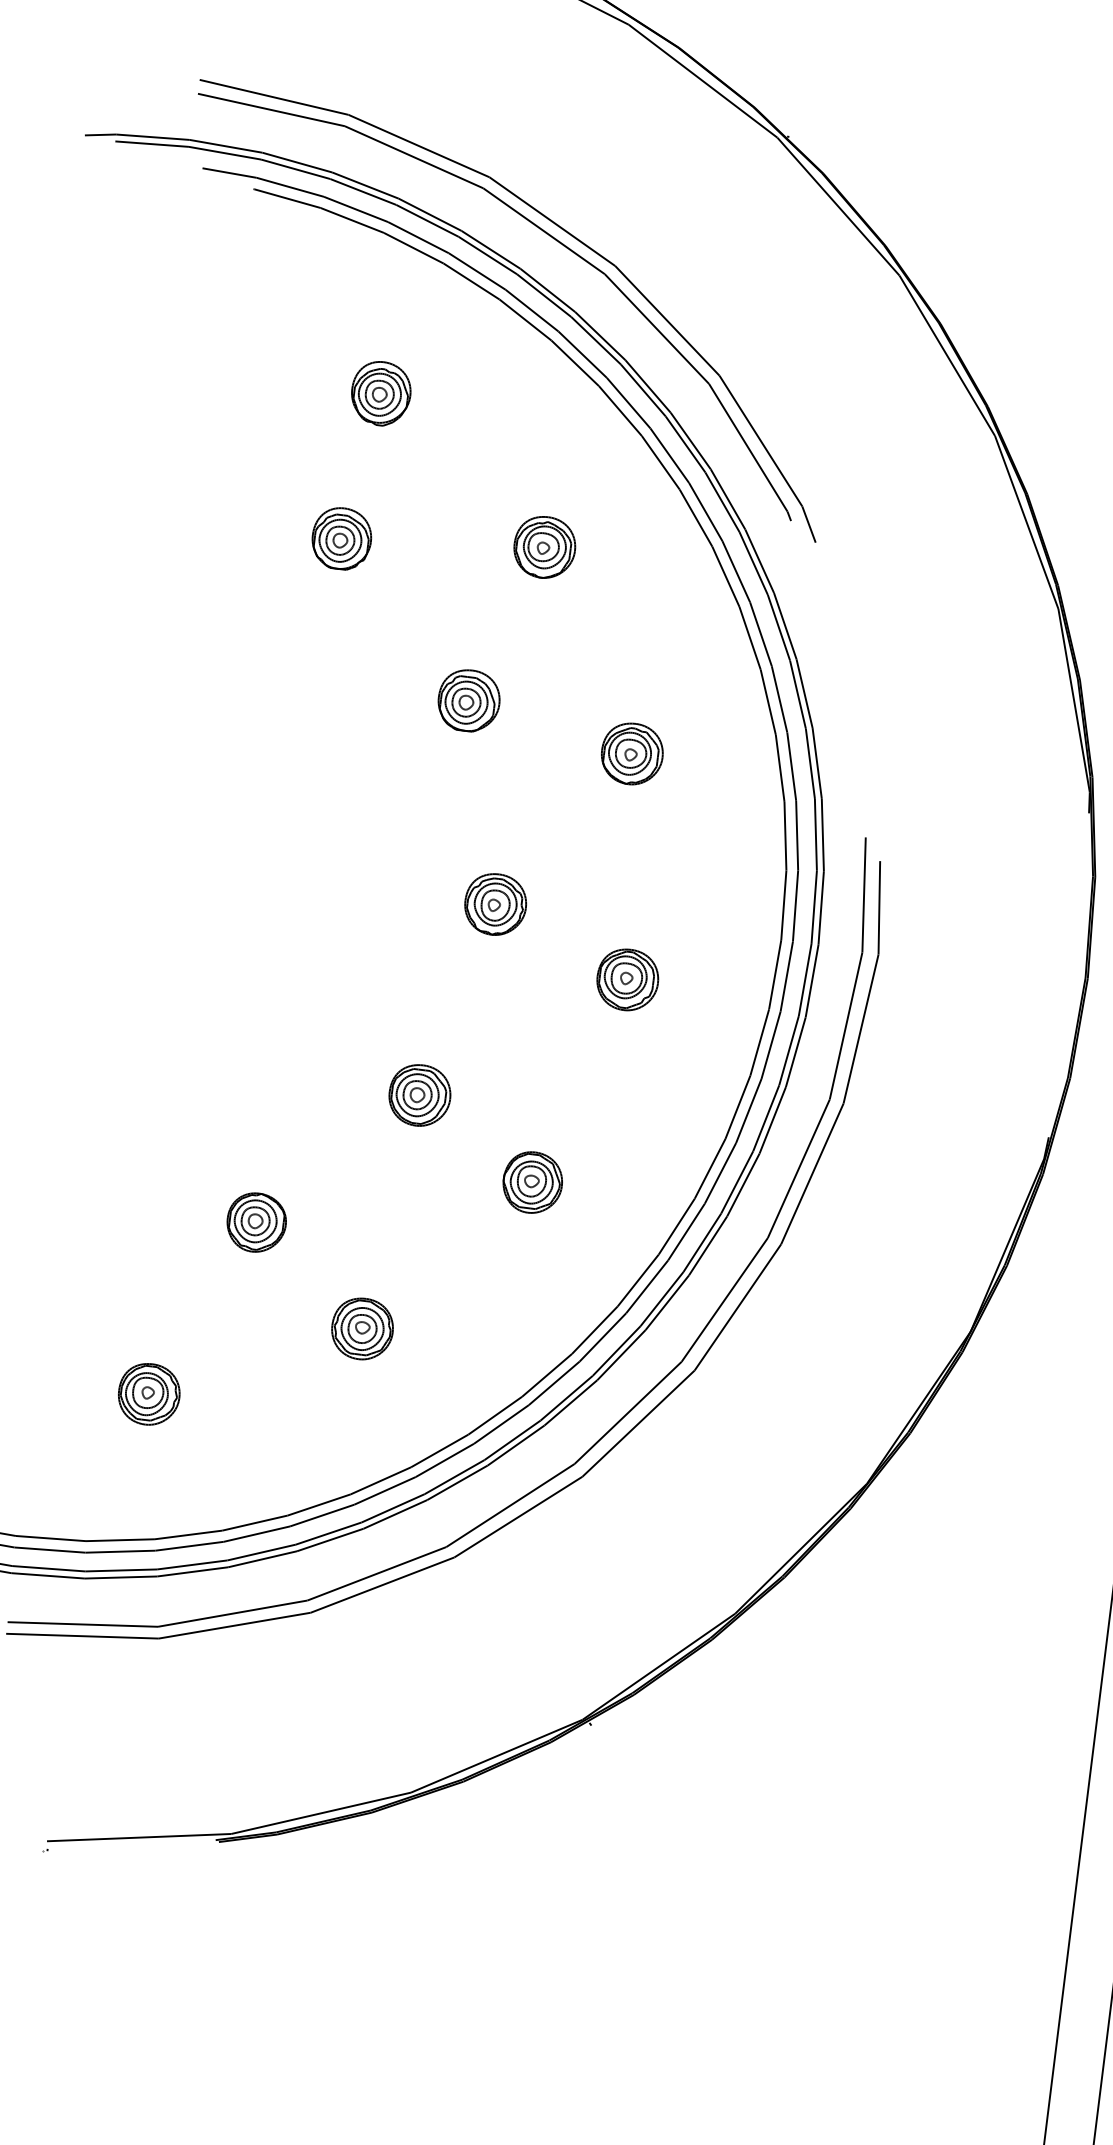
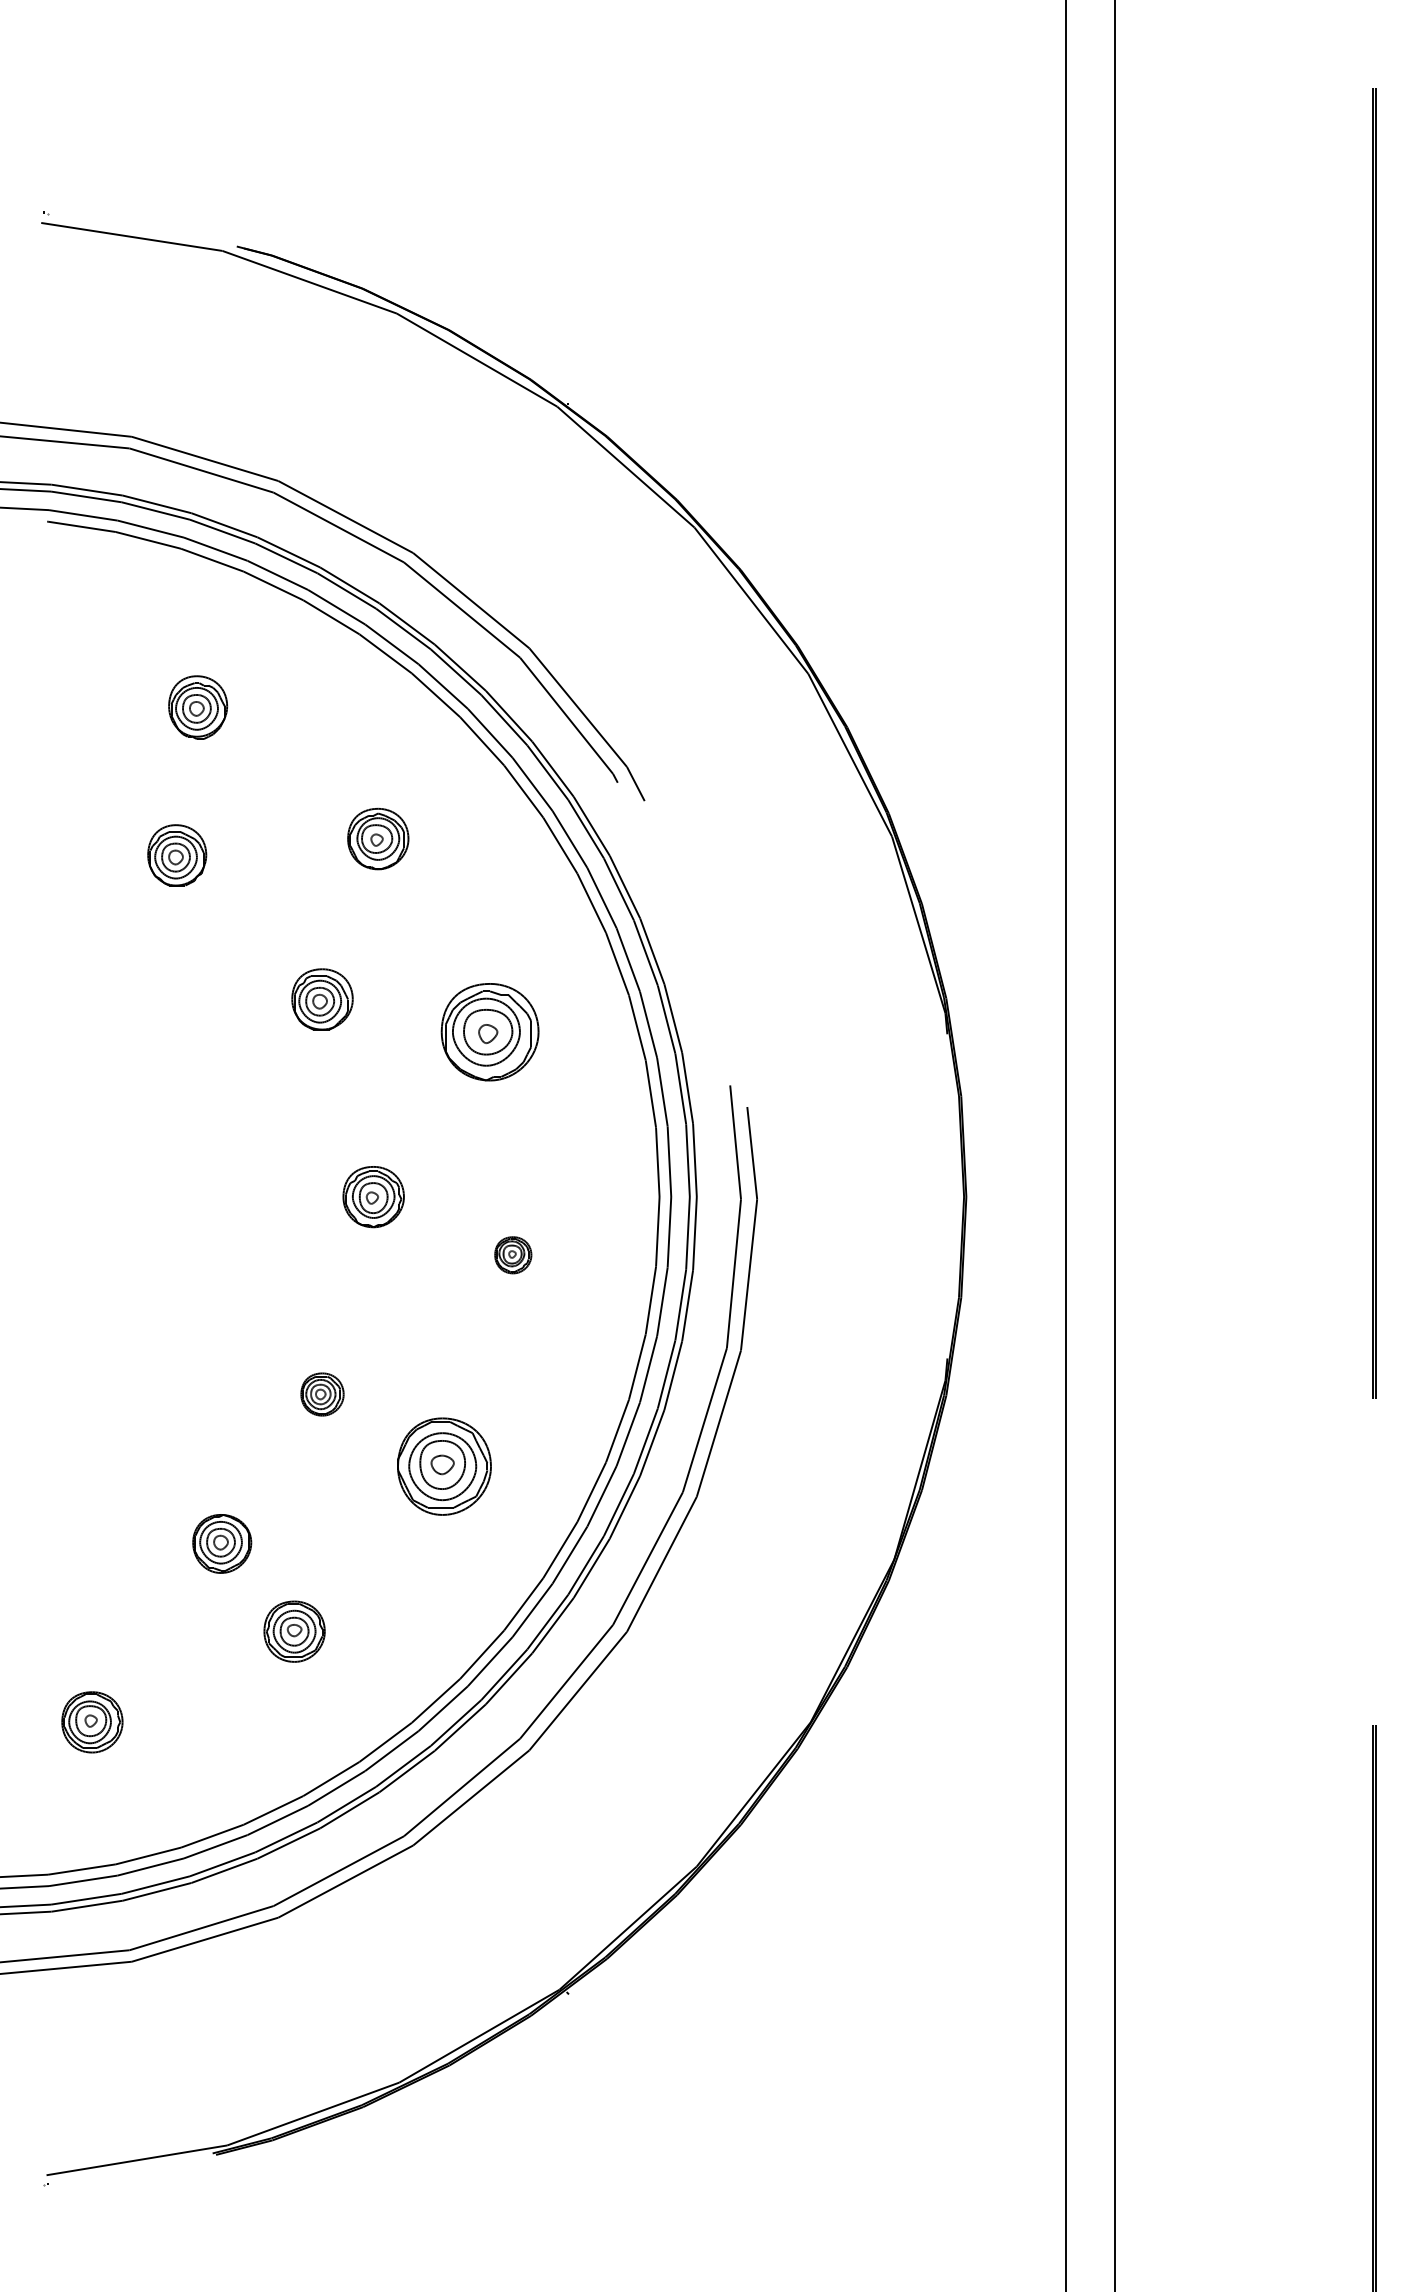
part: (631, 753) -> (489, 1031), size x1.6
part: (628, 980) -> (513, 1255), size x0.6
part: (419, 1095) -> (322, 1394), size x0.7
part: (532, 1182) -> (444, 1466), size x1.6
part: (256, 1222) -> (222, 1543), moved

